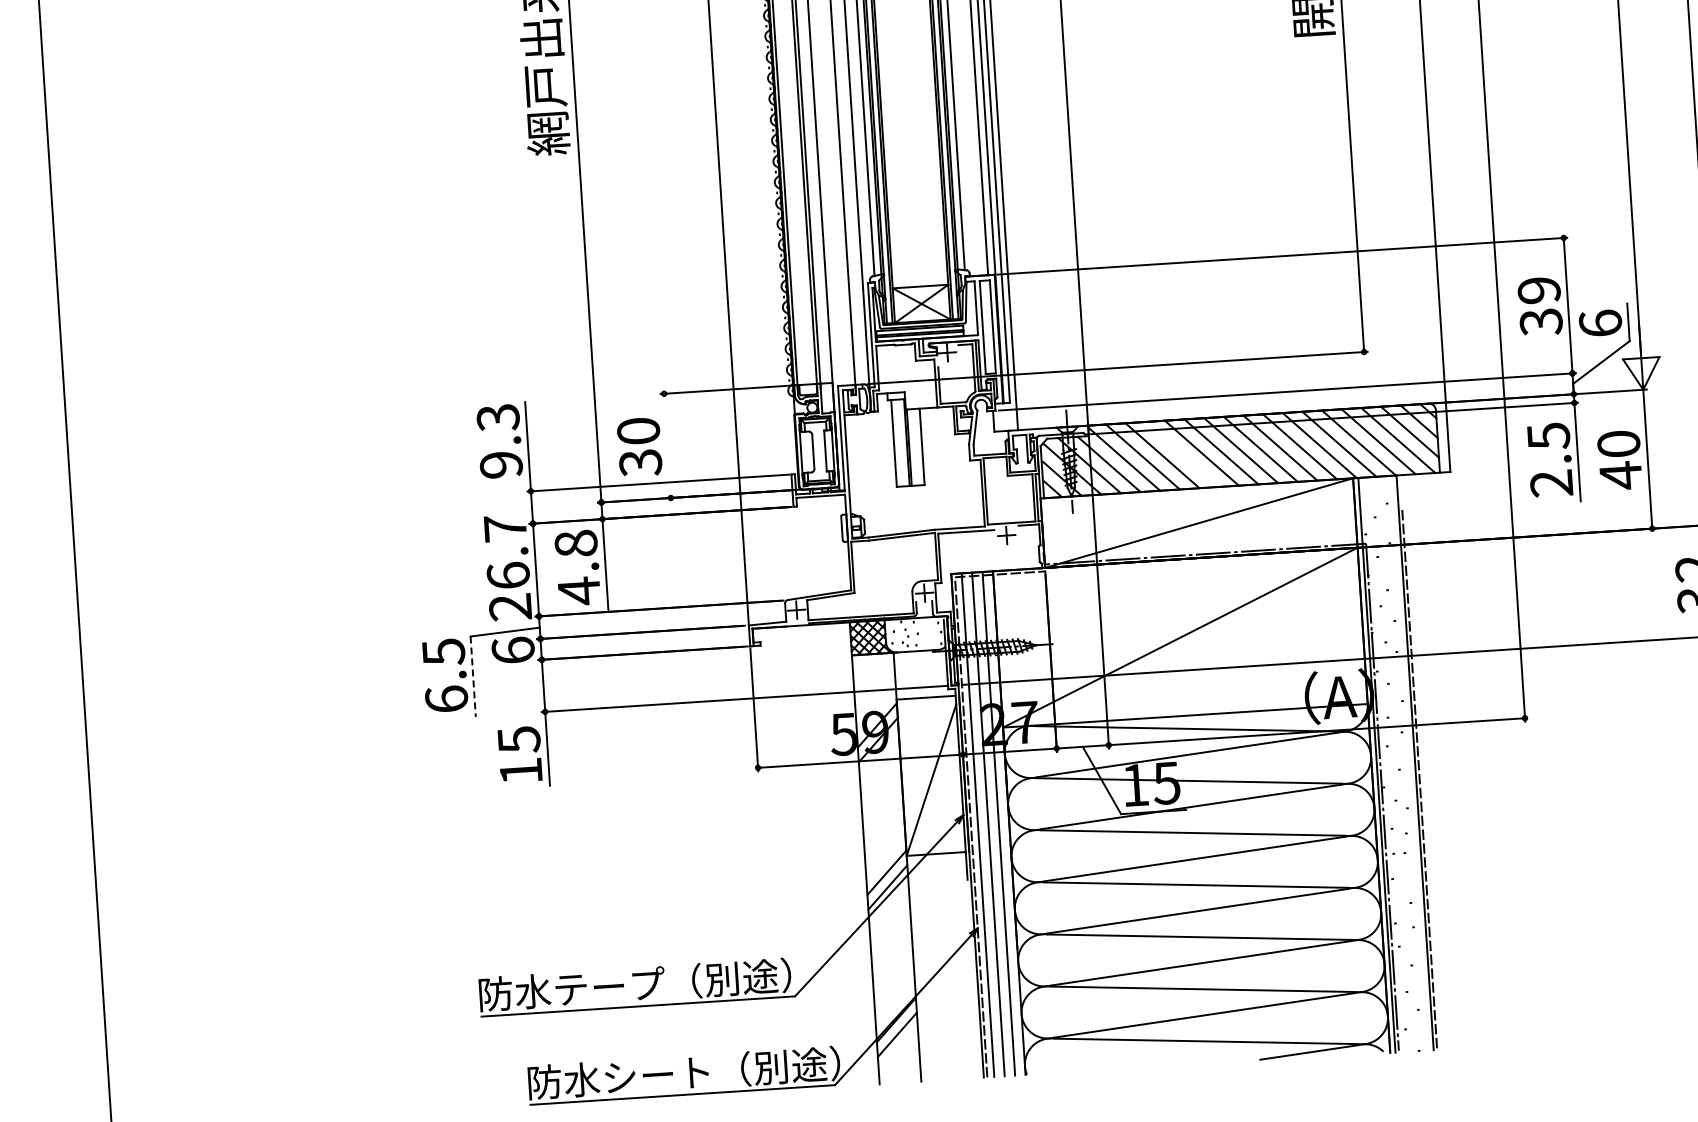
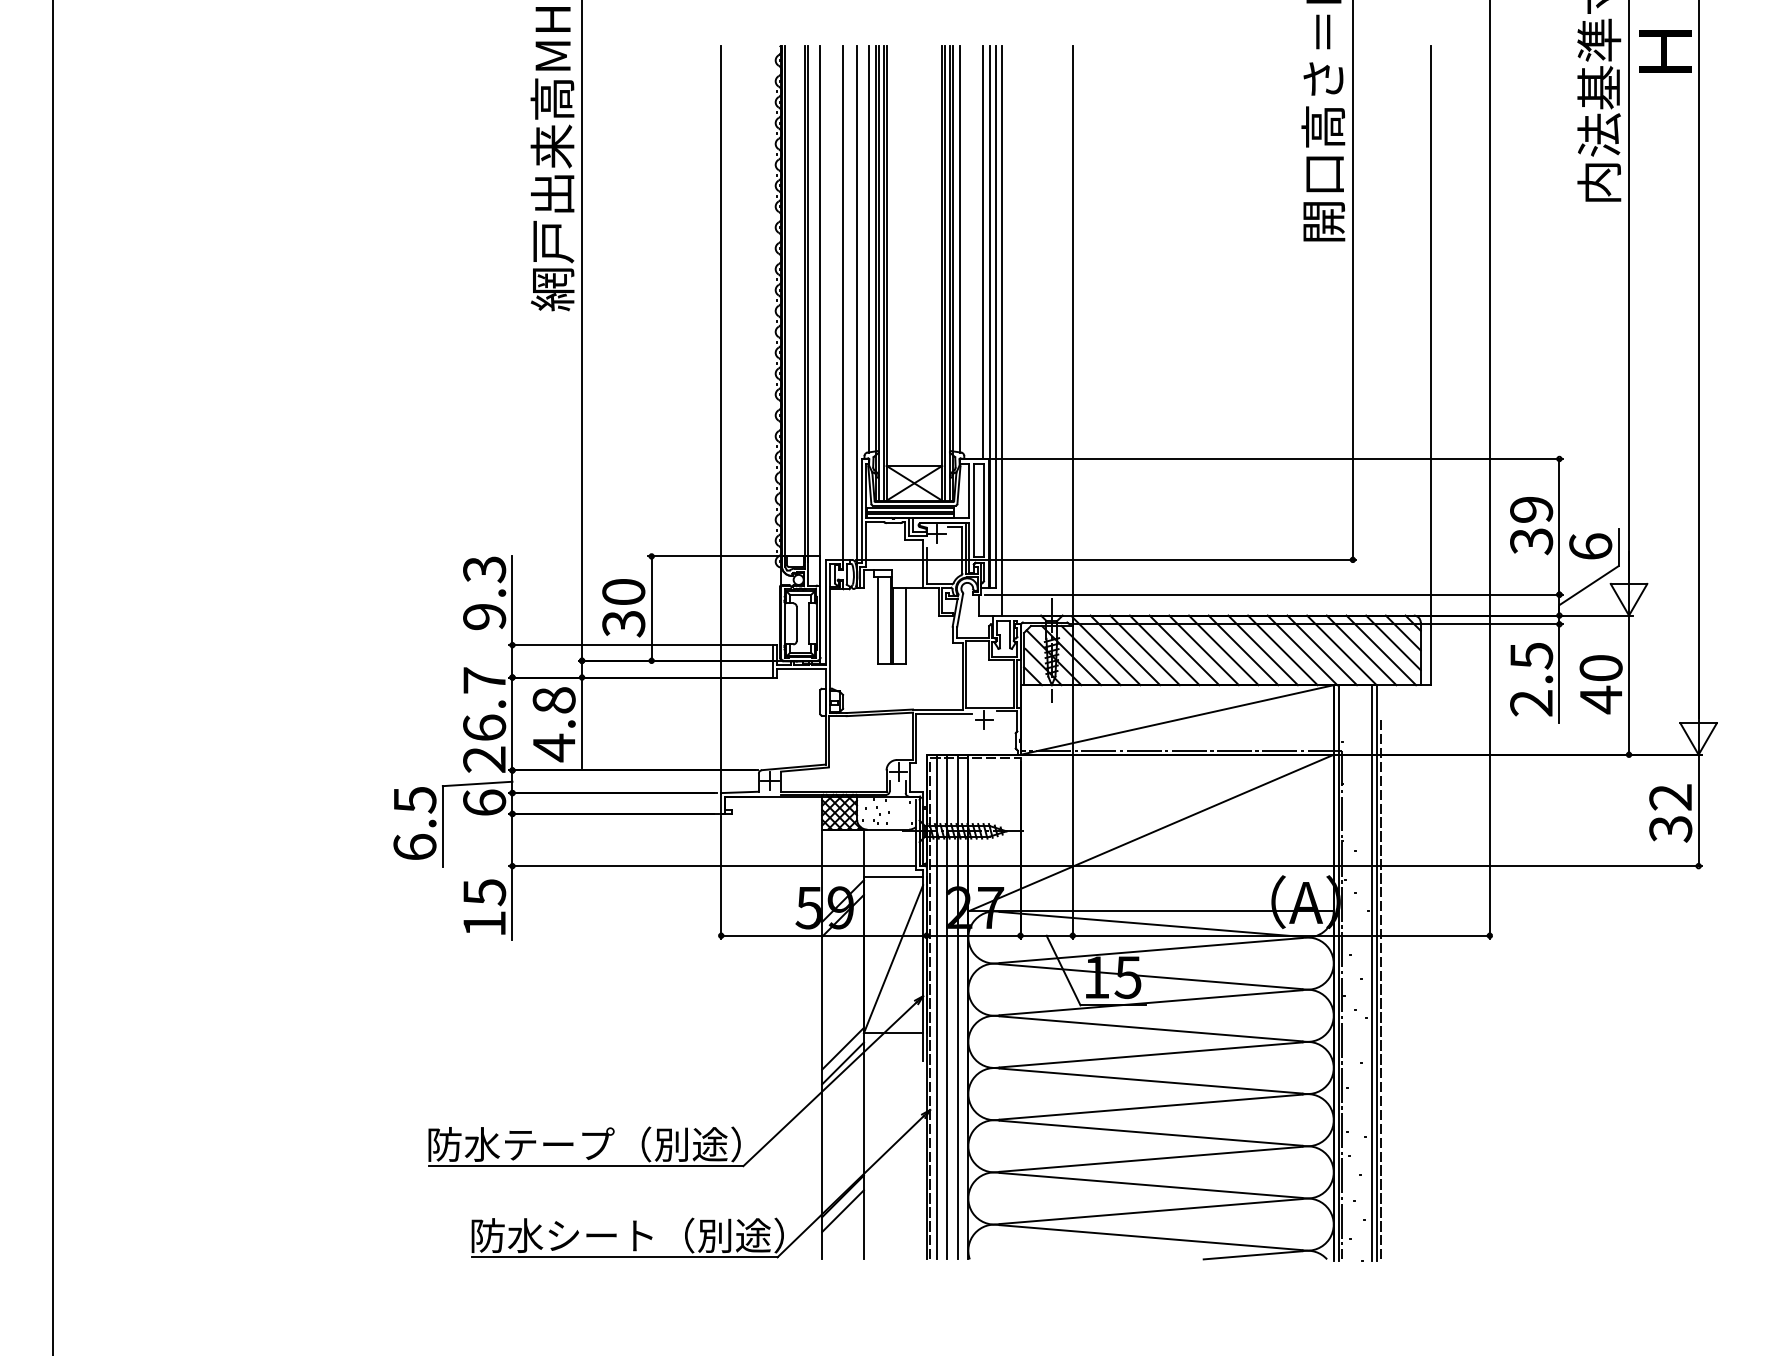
line: (667, 445) -> (651, 608), added
line: (1181, 454) -> (1164, 650), added
line: (472, 676) -> (442, 826), dashed -> solid
line: (1410, 763) -> (1372, 973), added

